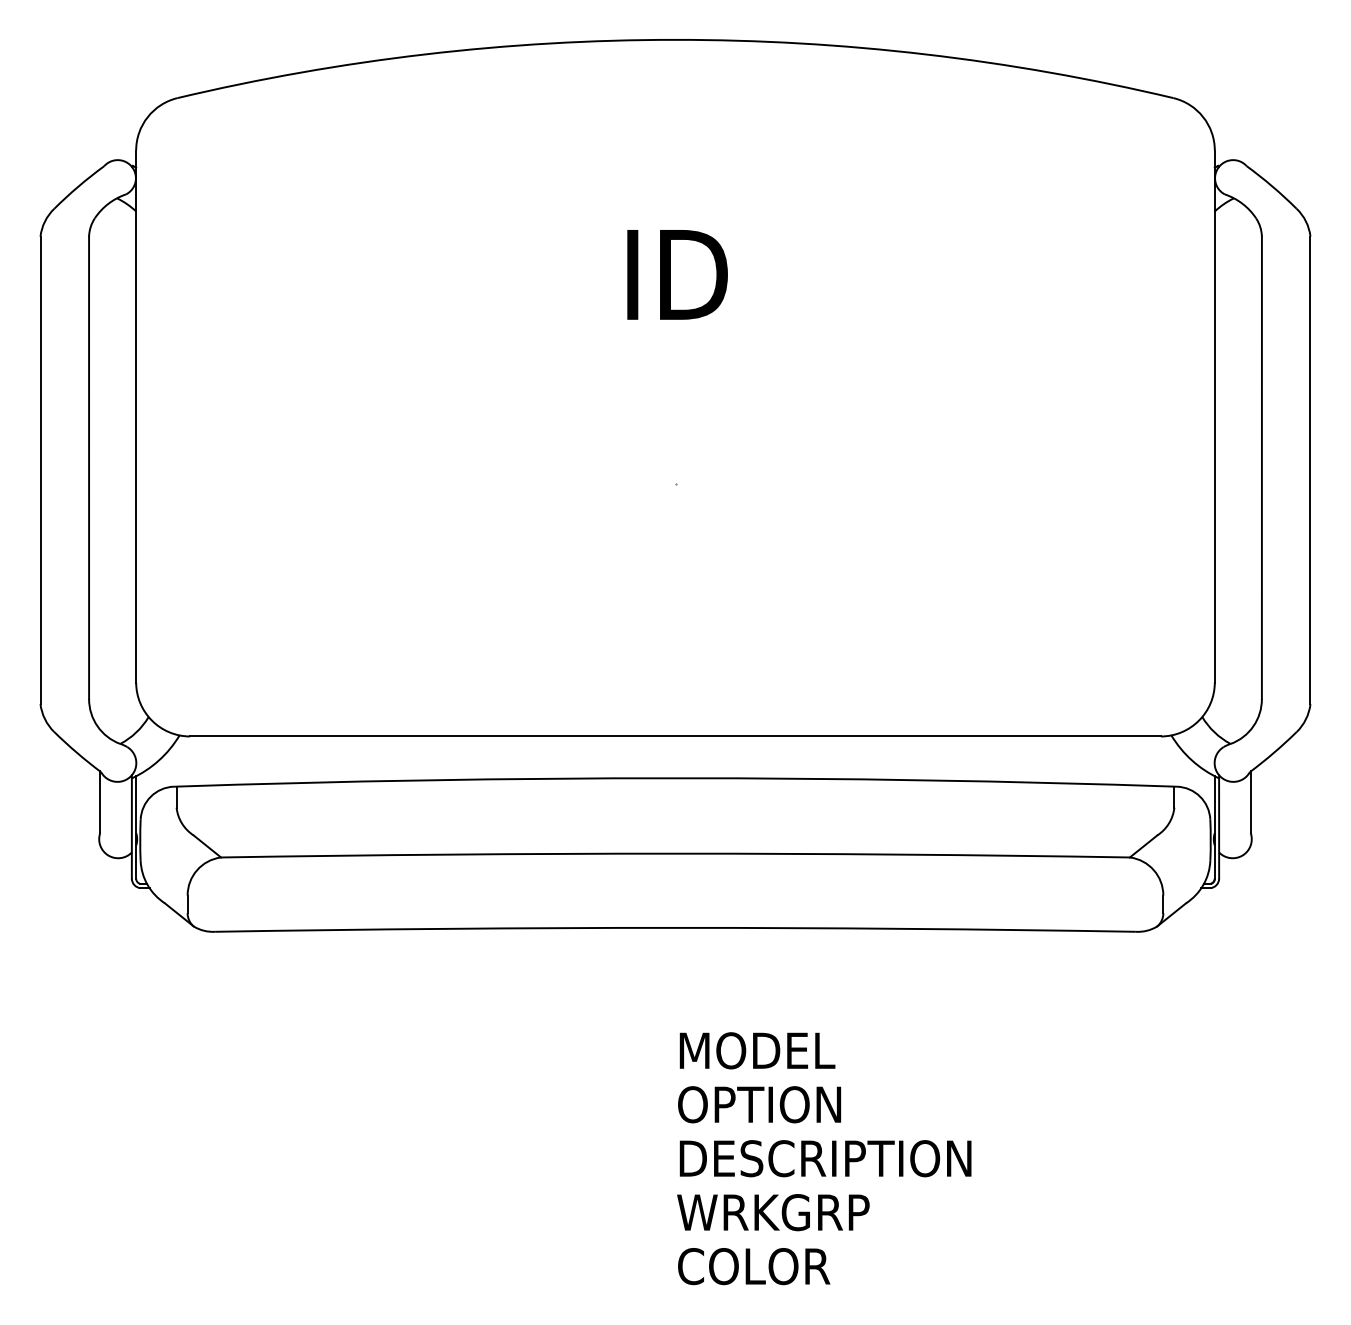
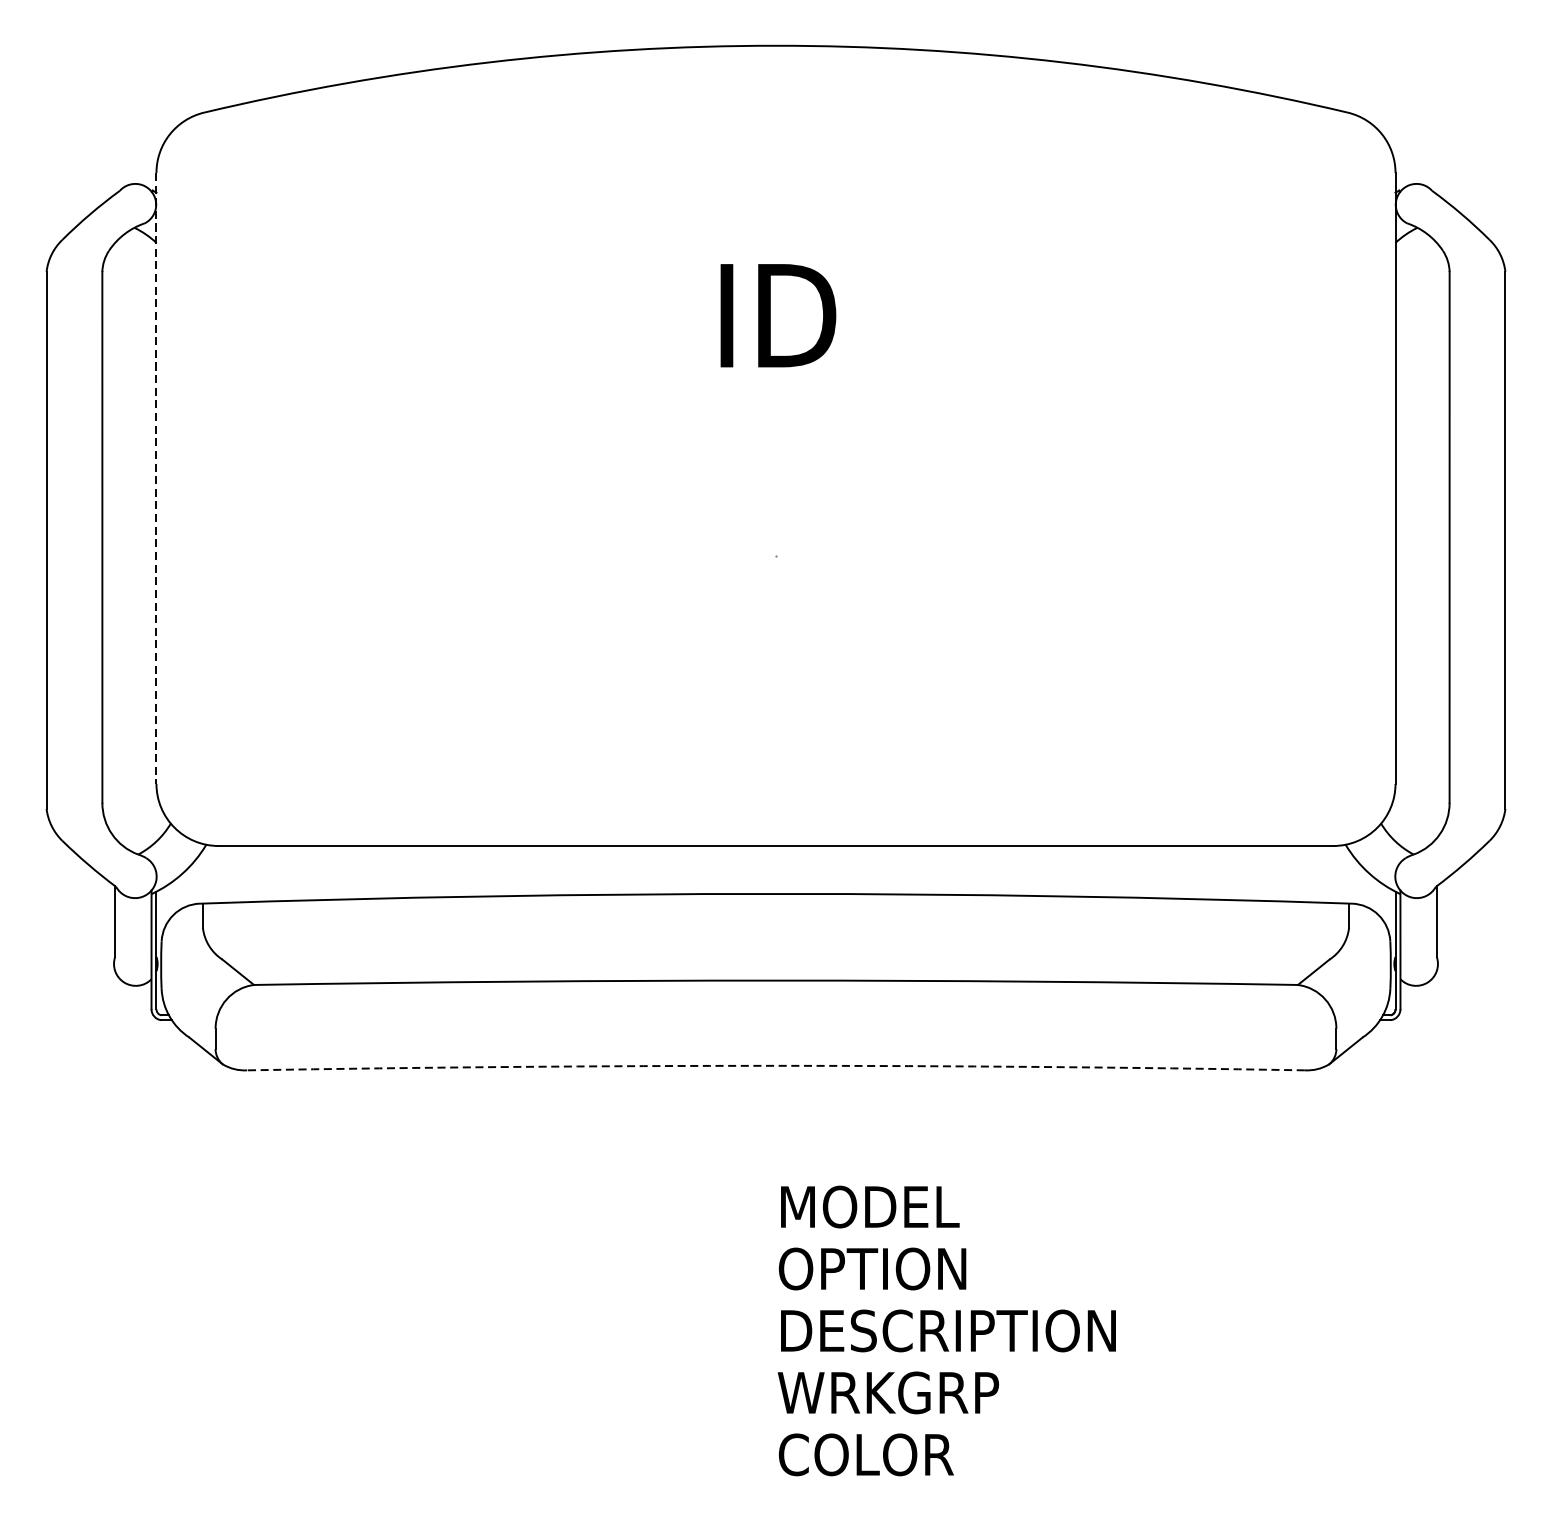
line: (136, 416) -> (156, 478), solid -> dashed
arc: (675, 927) -> (776, 1065), solid -> dashed

